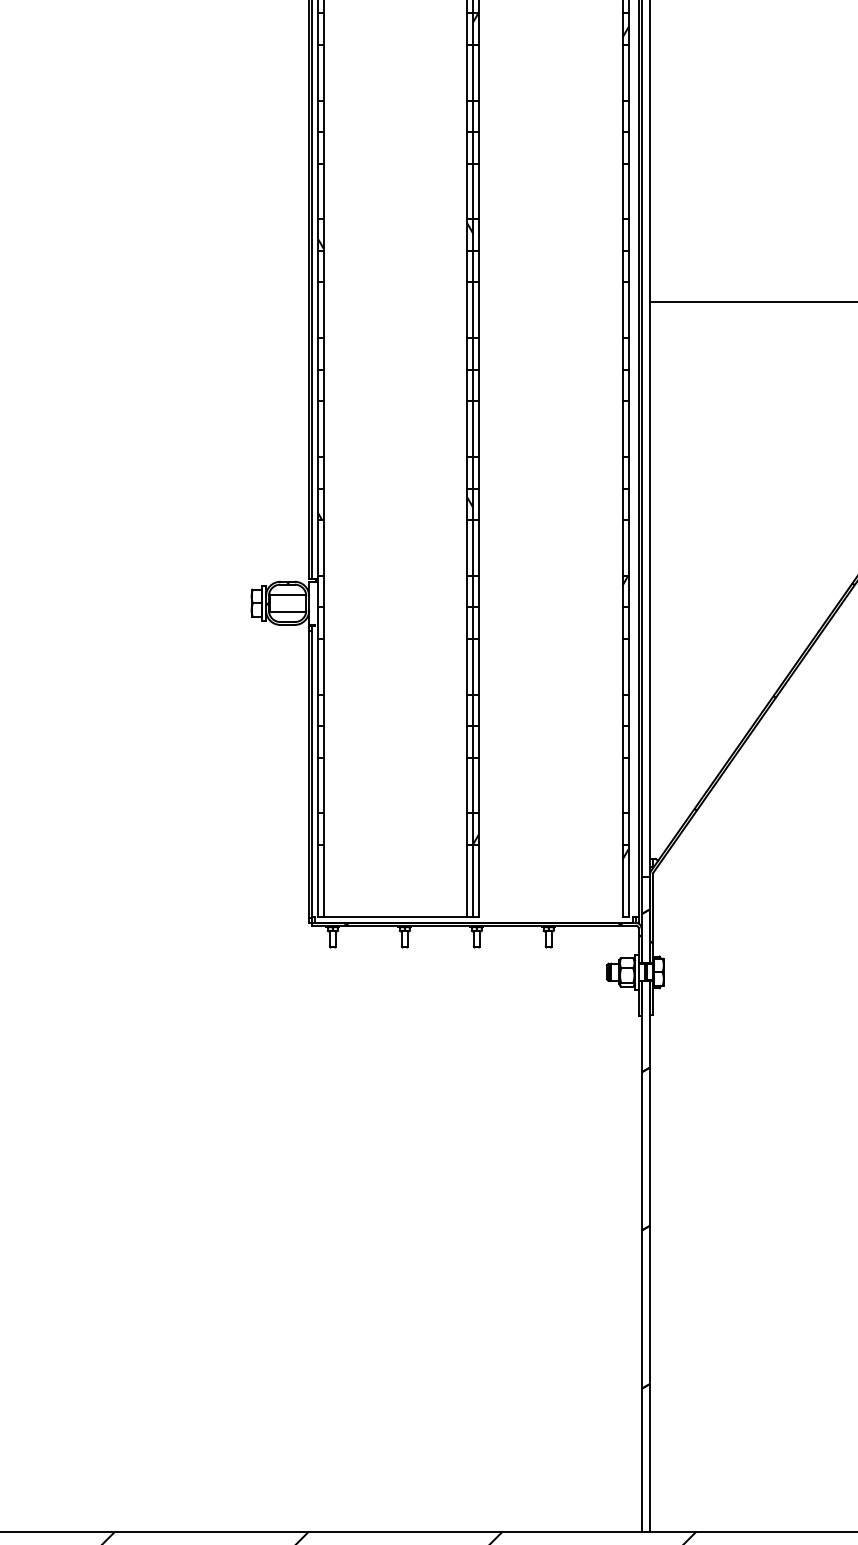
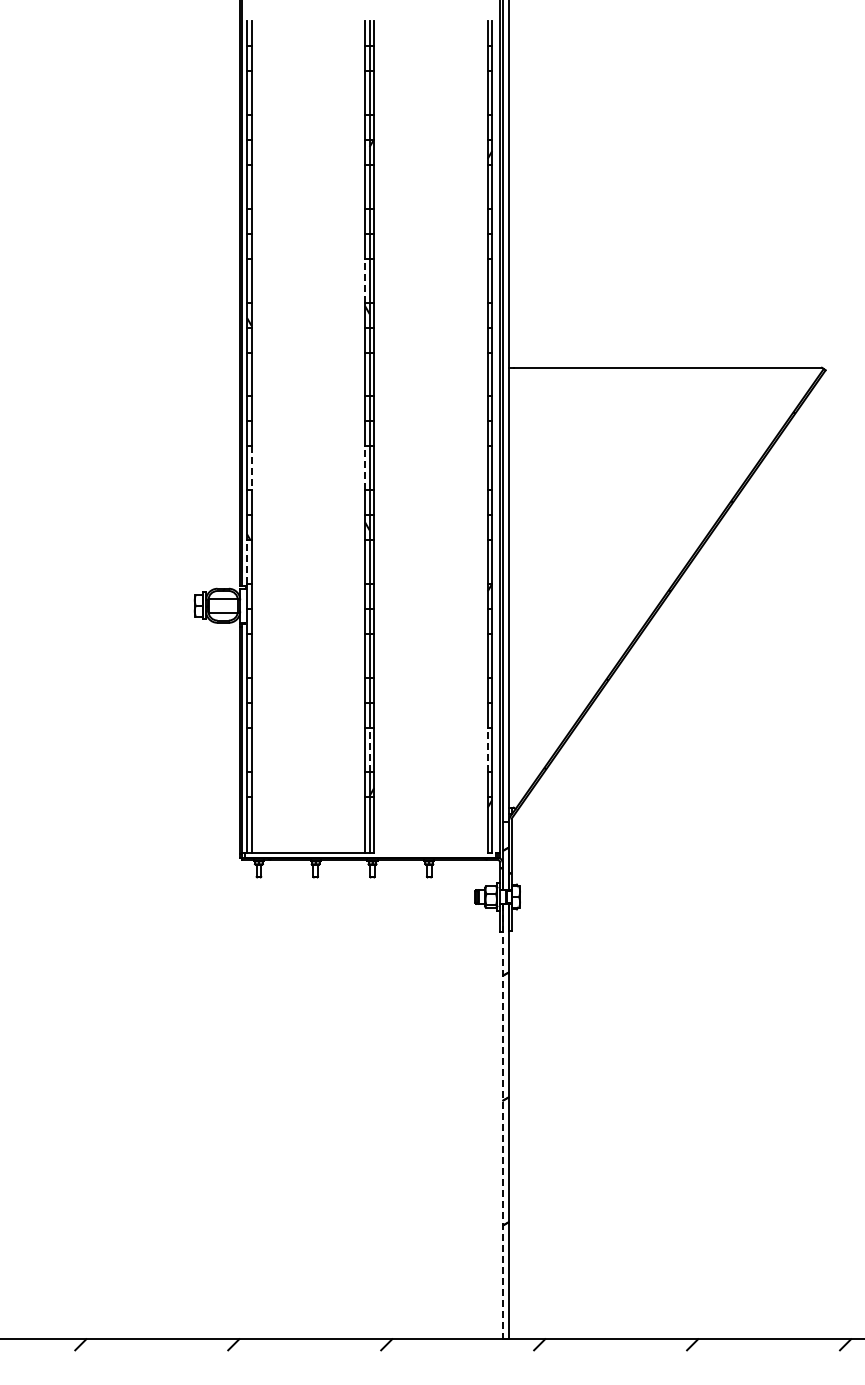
line: (467, 191) -> (365, 280), solid -> dashed
line: (323, 429) -> (251, 468), solid -> dashed
line: (467, 429) -> (365, 468), solid -> dashed
line: (318, 548) -> (247, 562), solid -> dashed
line: (472, 785) -> (369, 749), solid -> dashed
line: (622, 785) -> (487, 749), solid -> dashed
line: (641, 1256) -> (502, 1121), solid -> dashed

